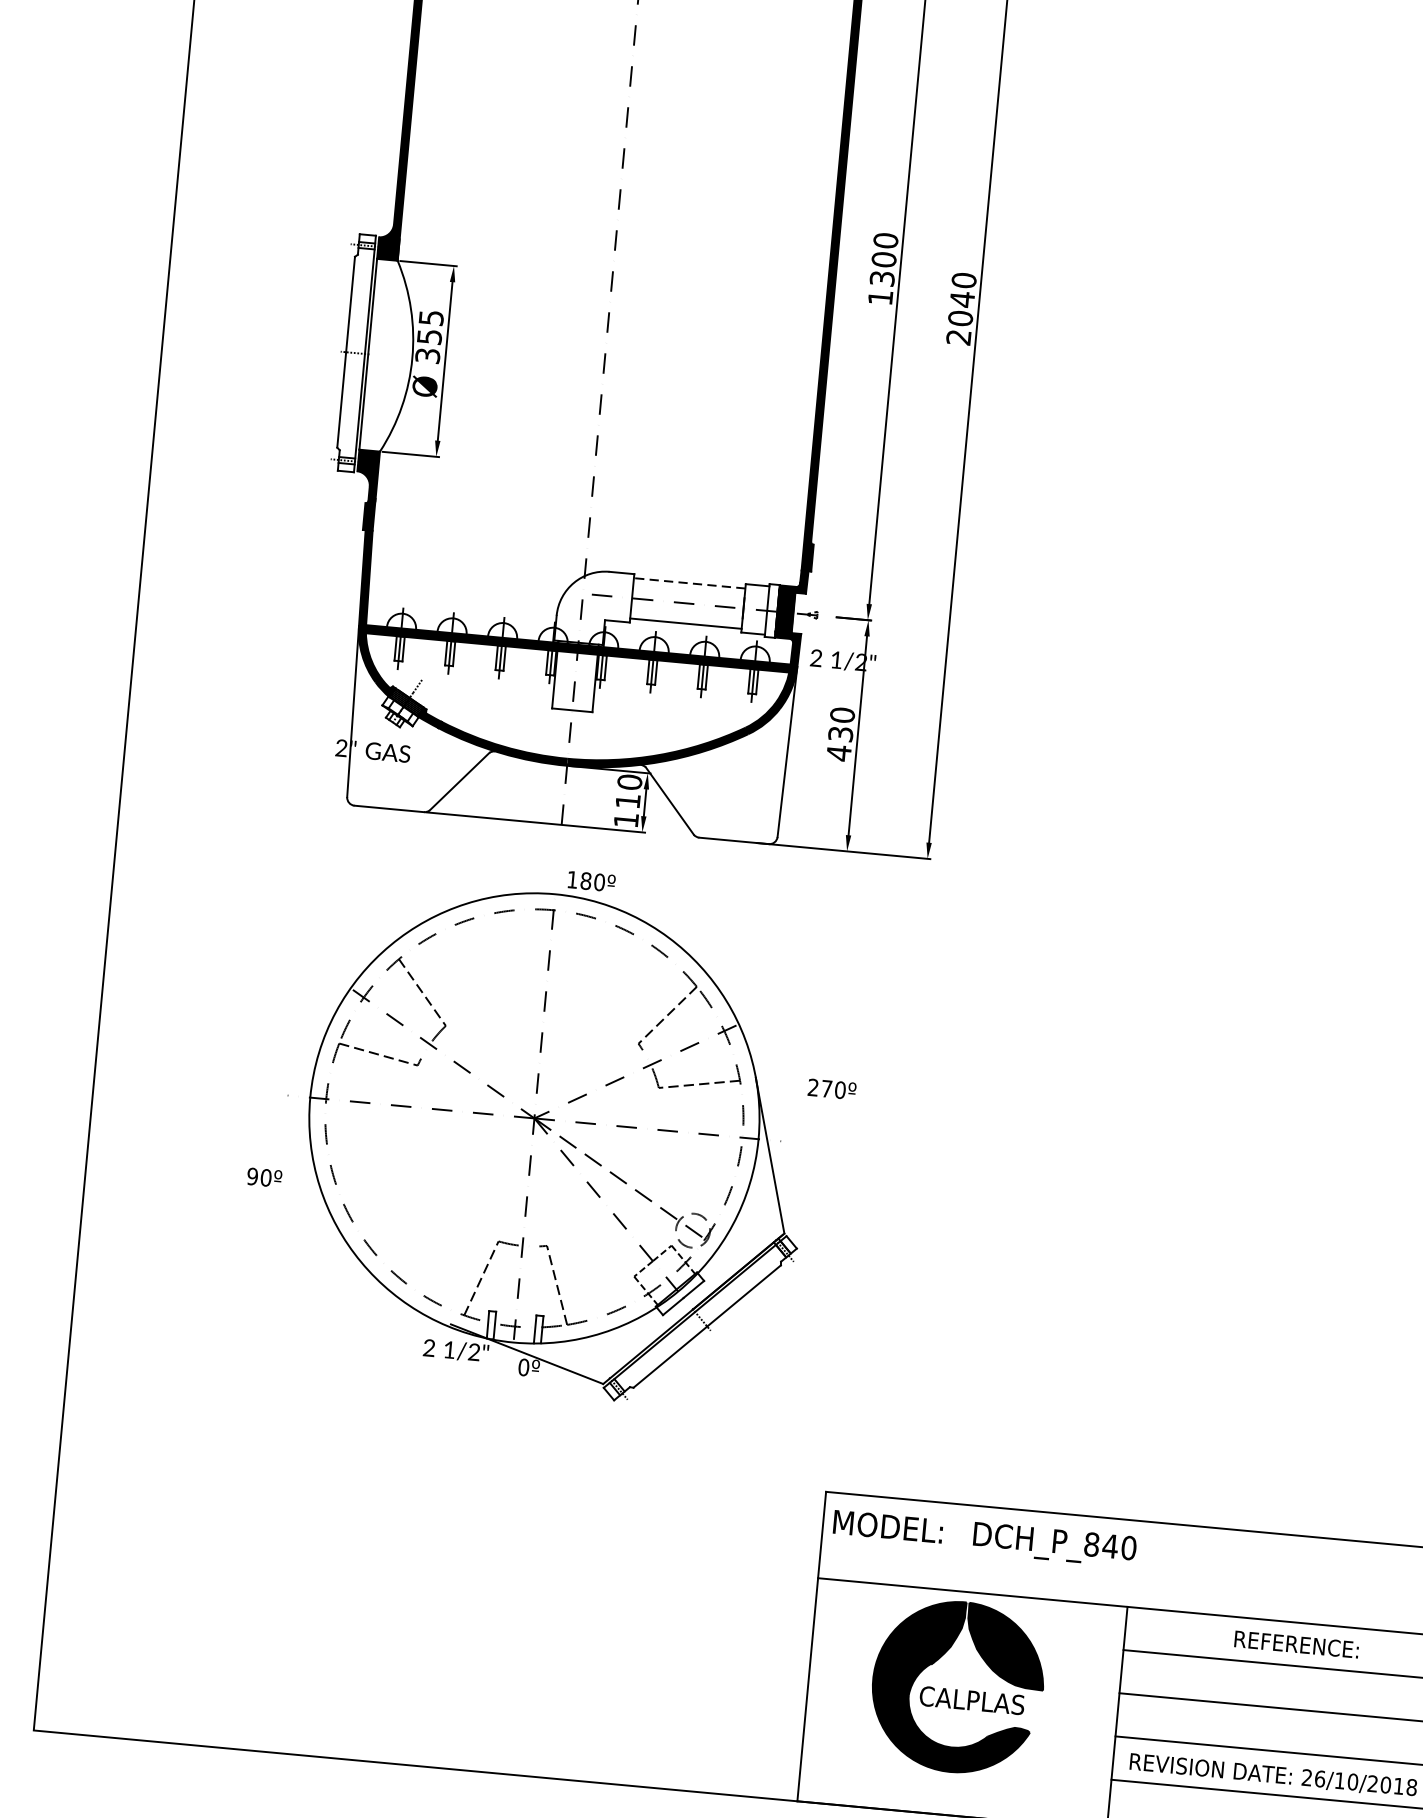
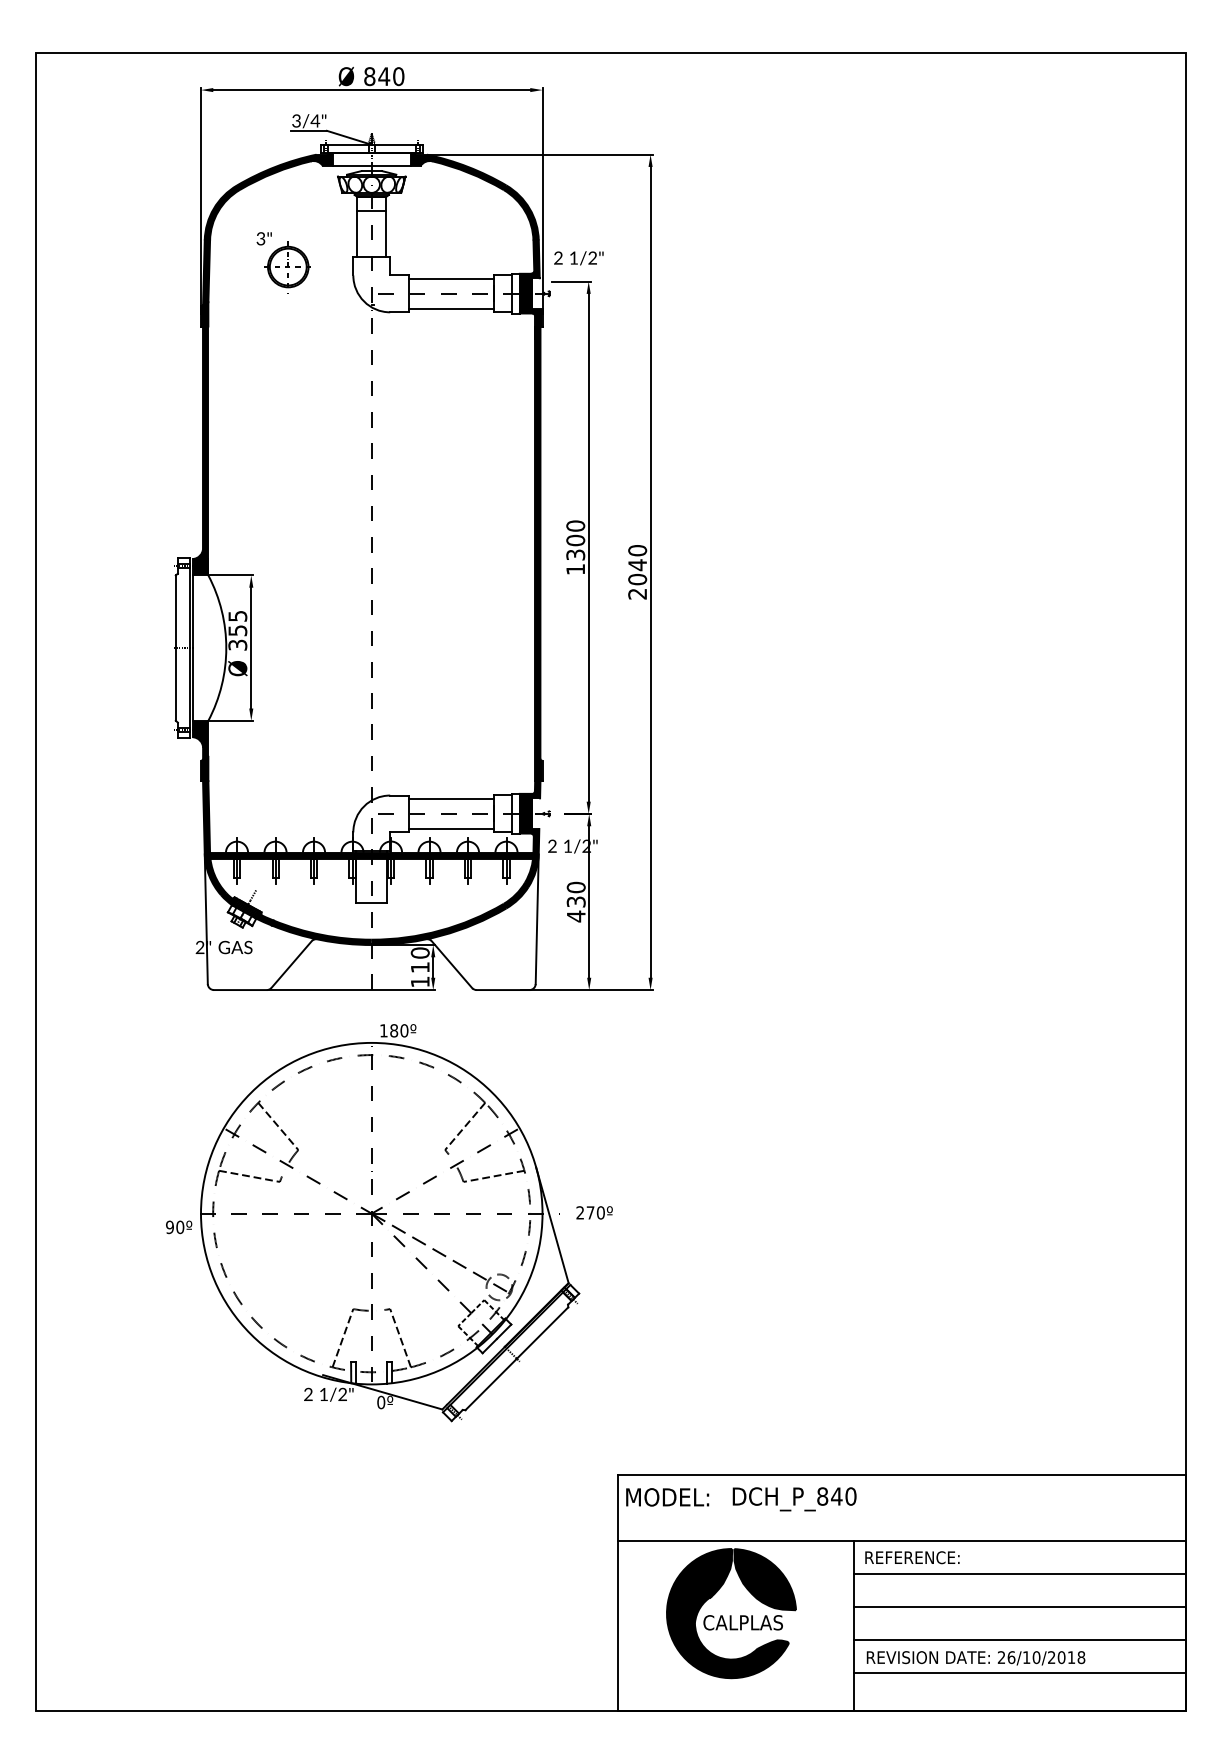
line: (689, 583) -> (451, 798), dashed -> solid
text: (832, 1088) -> (594, 1212), moved
text: (265, 1177) -> (179, 1227), moved
text: (1296, 1644) -> (912, 1557), moved

